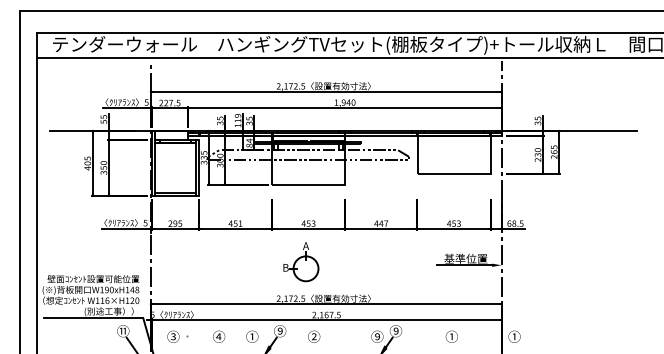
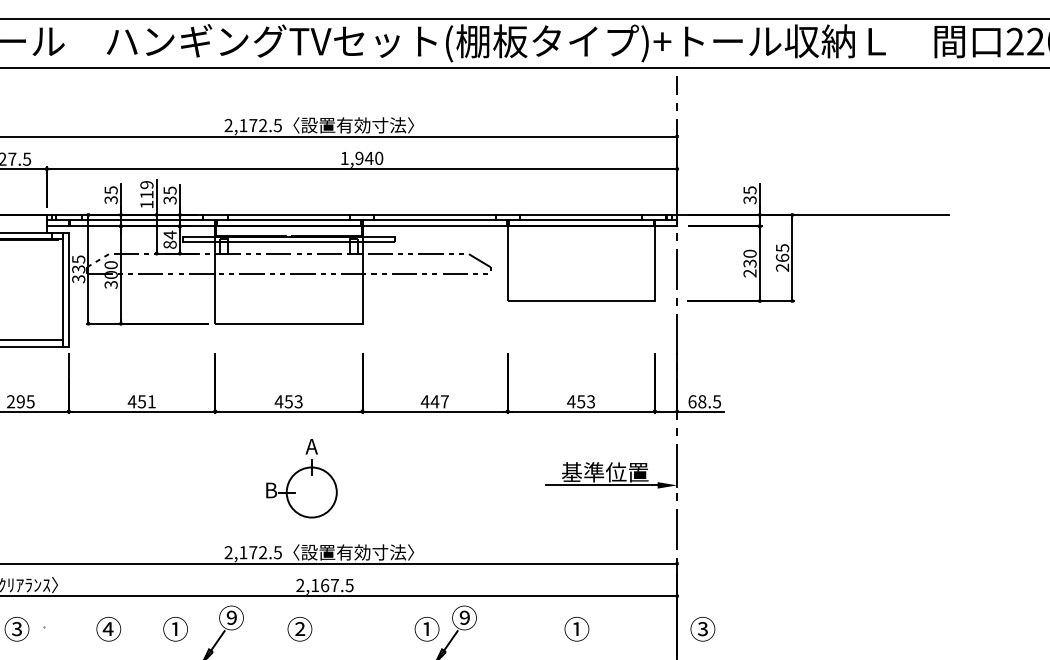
part: (301, 262) -> (302, 479), moved
text: (377, 336) -> (427, 628), ⑨ -> ①
text: (514, 336) -> (702, 628), ① -> ③

